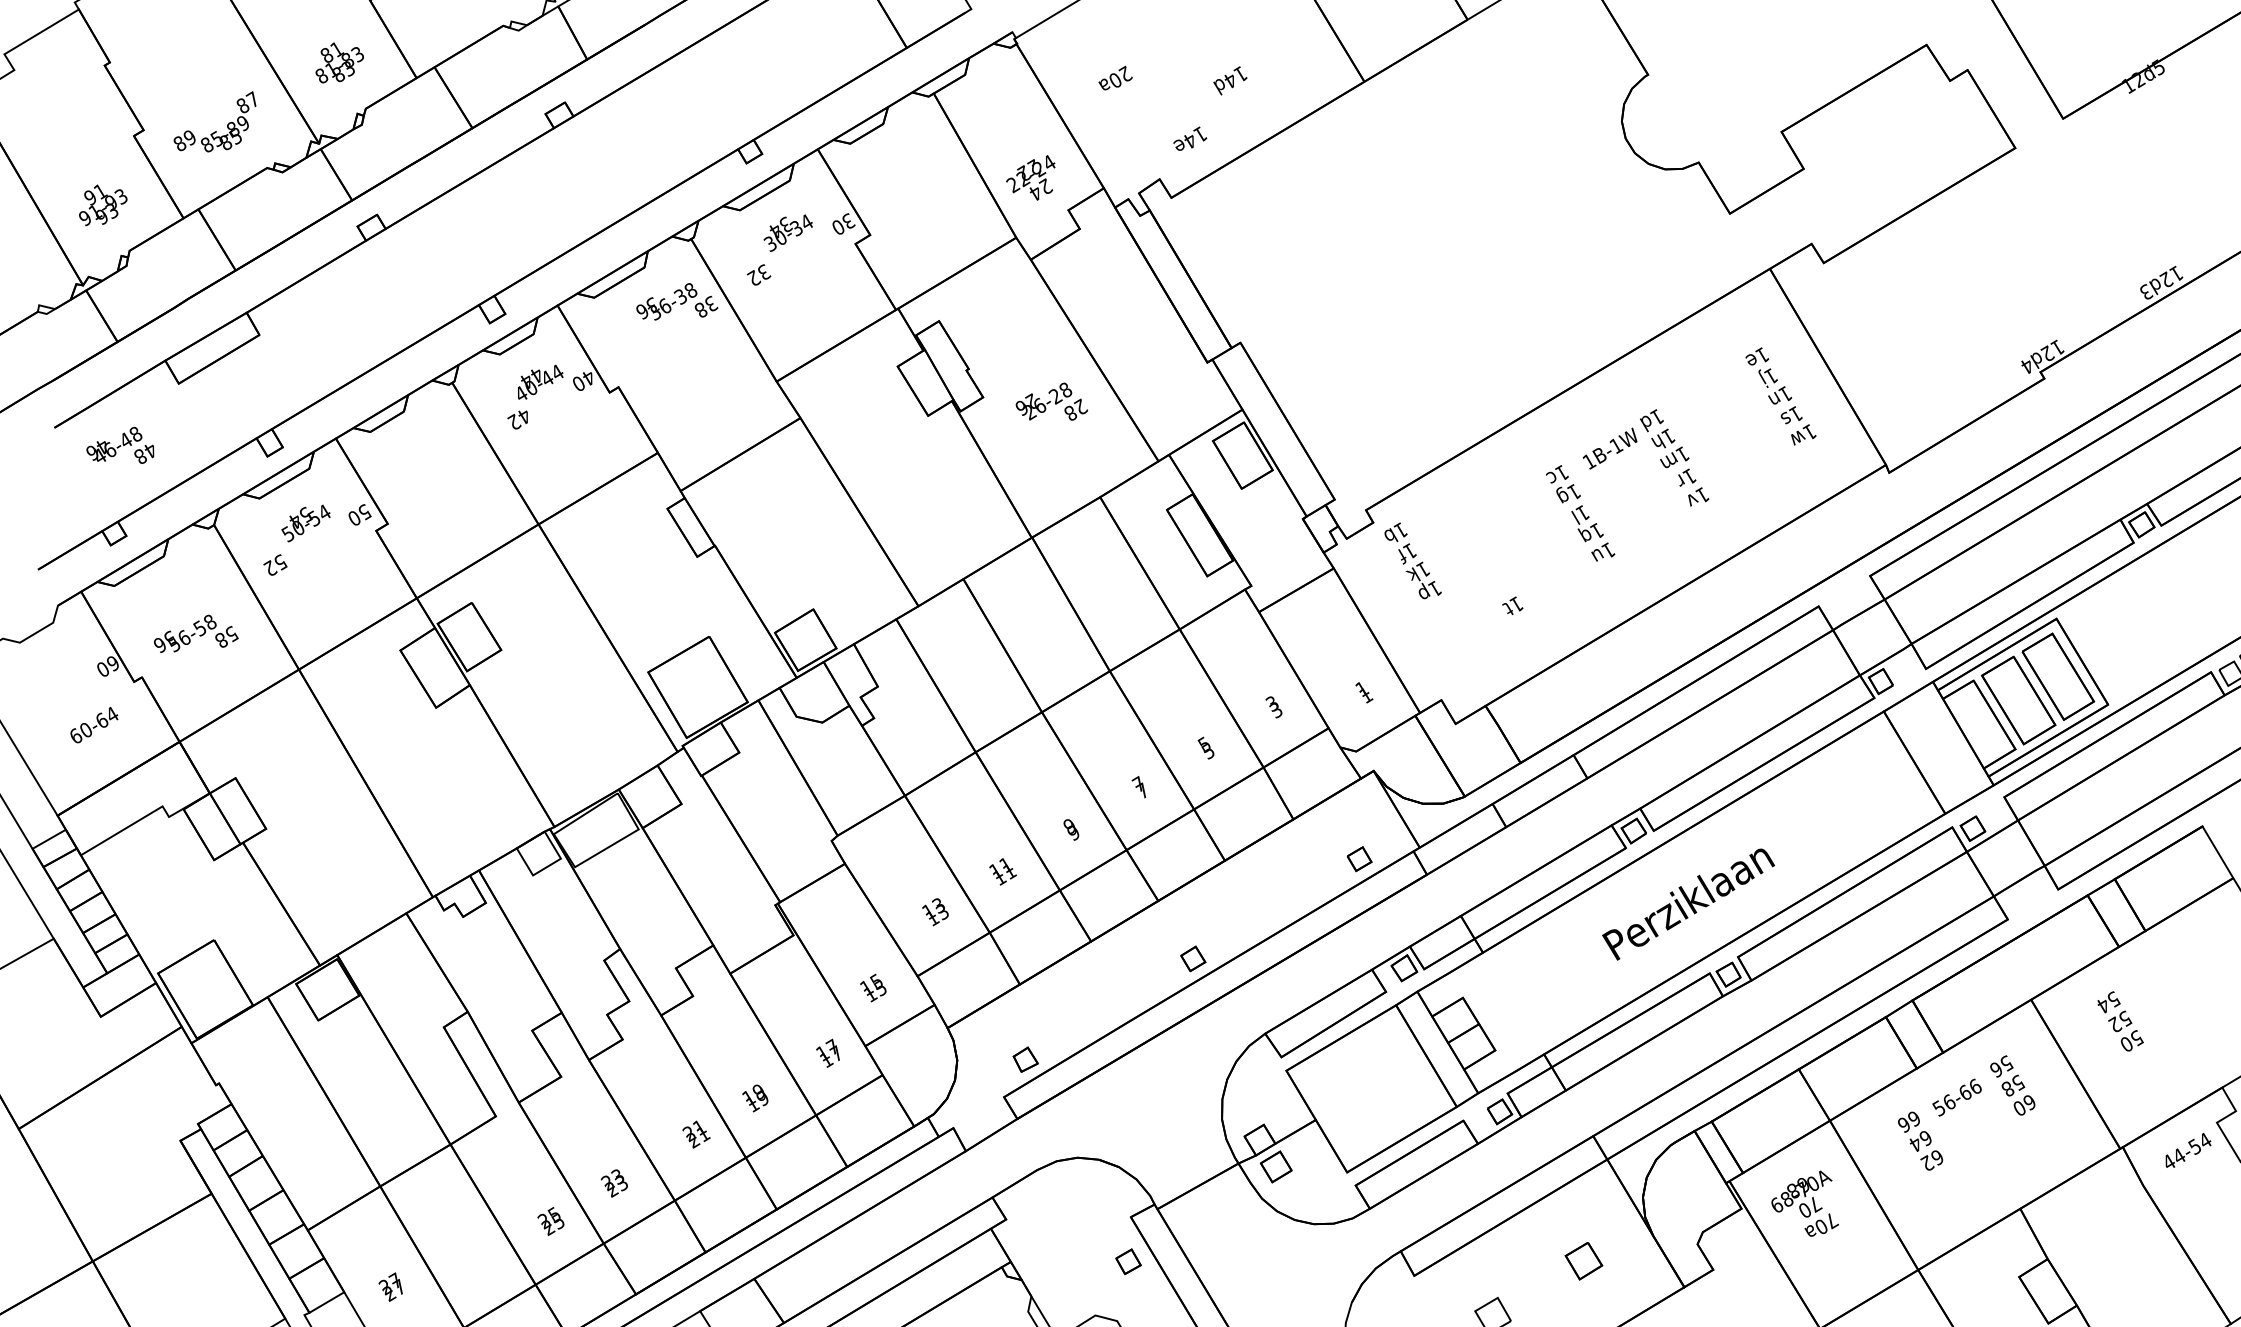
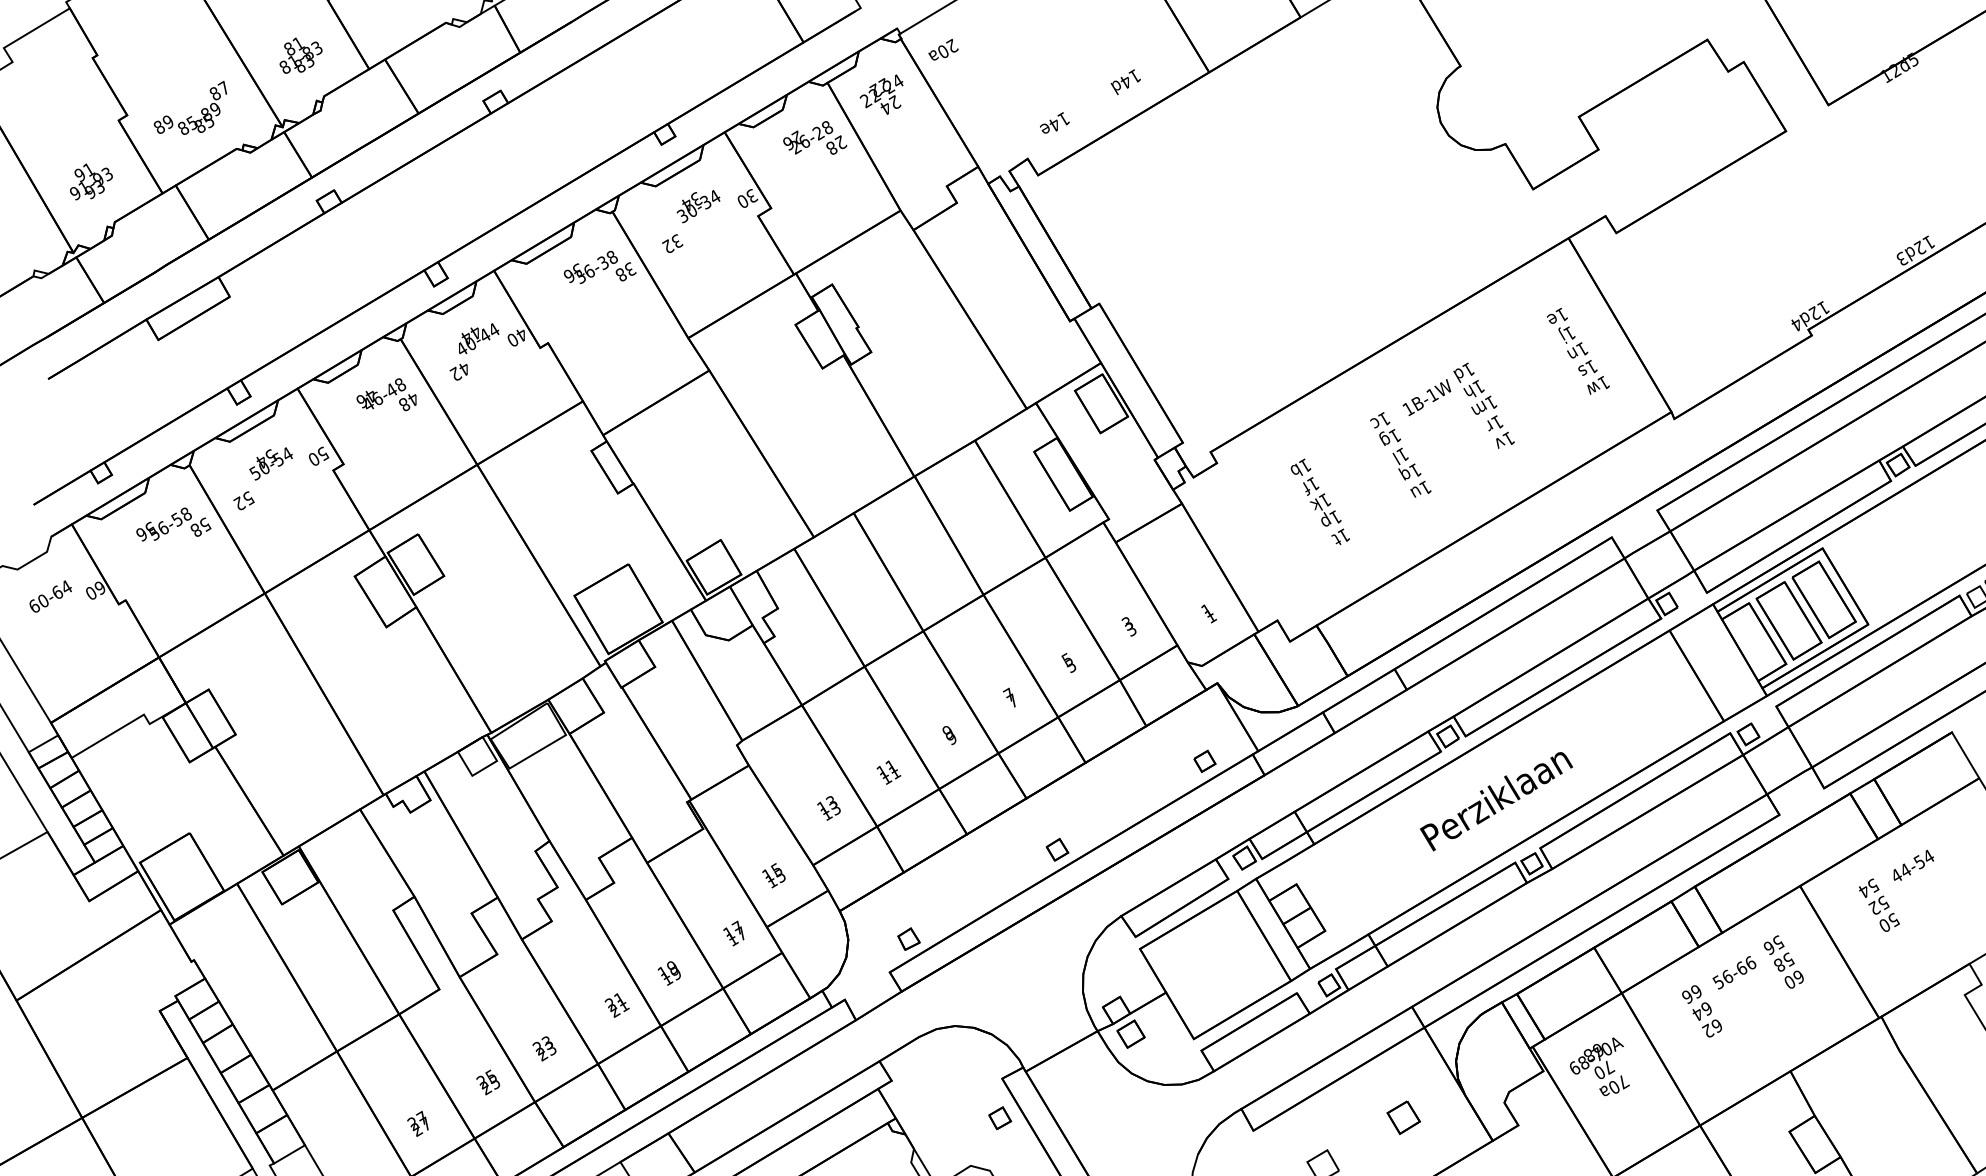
text: (1115, 77) -> (943, 49), moved
text: (1230, 80) -> (1125, 81), moved
text: (1030, 177) -> (881, 94), moved
text: (1051, 401) -> (814, 137), moved
text: (120, 444) -> (386, 393), moved
text: (1412, 560) -> (1315, 492), moved
text: (196, 633) -> (174, 524), moved
text: (94, 724) -> (50, 595), moved
text: (2188, 1150) -> (1913, 865), moved
text: (390, 1286) -> (417, 1123), moved

